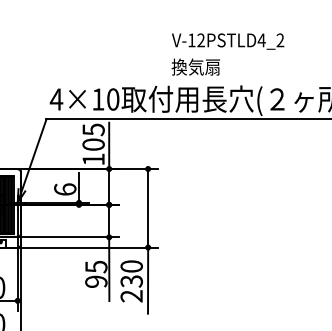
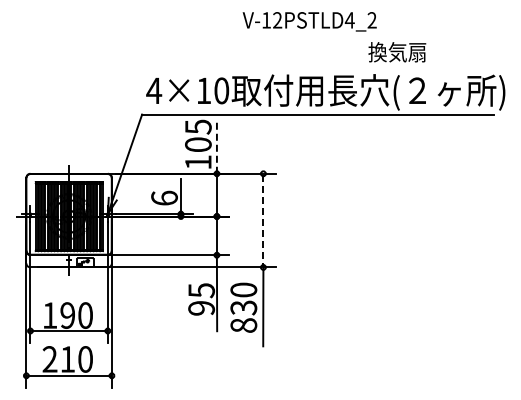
text: (227, 41) -> (309, 21), moved
text: (196, 67) -> (397, 52), moved
line: (108, 146) -> (216, 146), solid -> dashed
line: (148, 209) -> (263, 221), solid -> dashed
text: (131, 296) -> (243, 325), 230 -> 830

